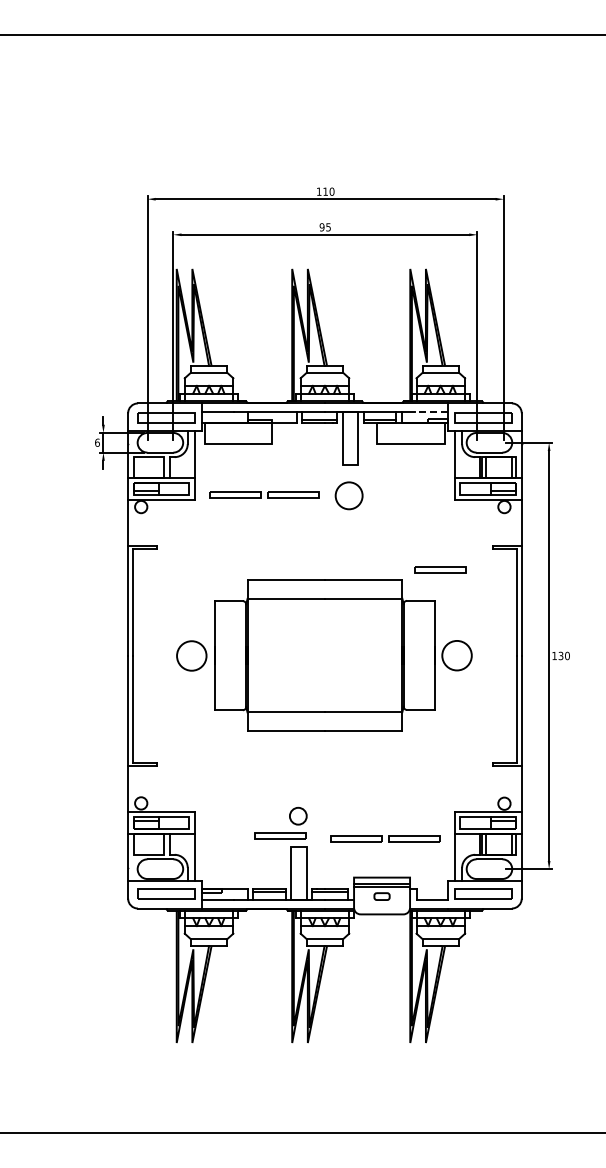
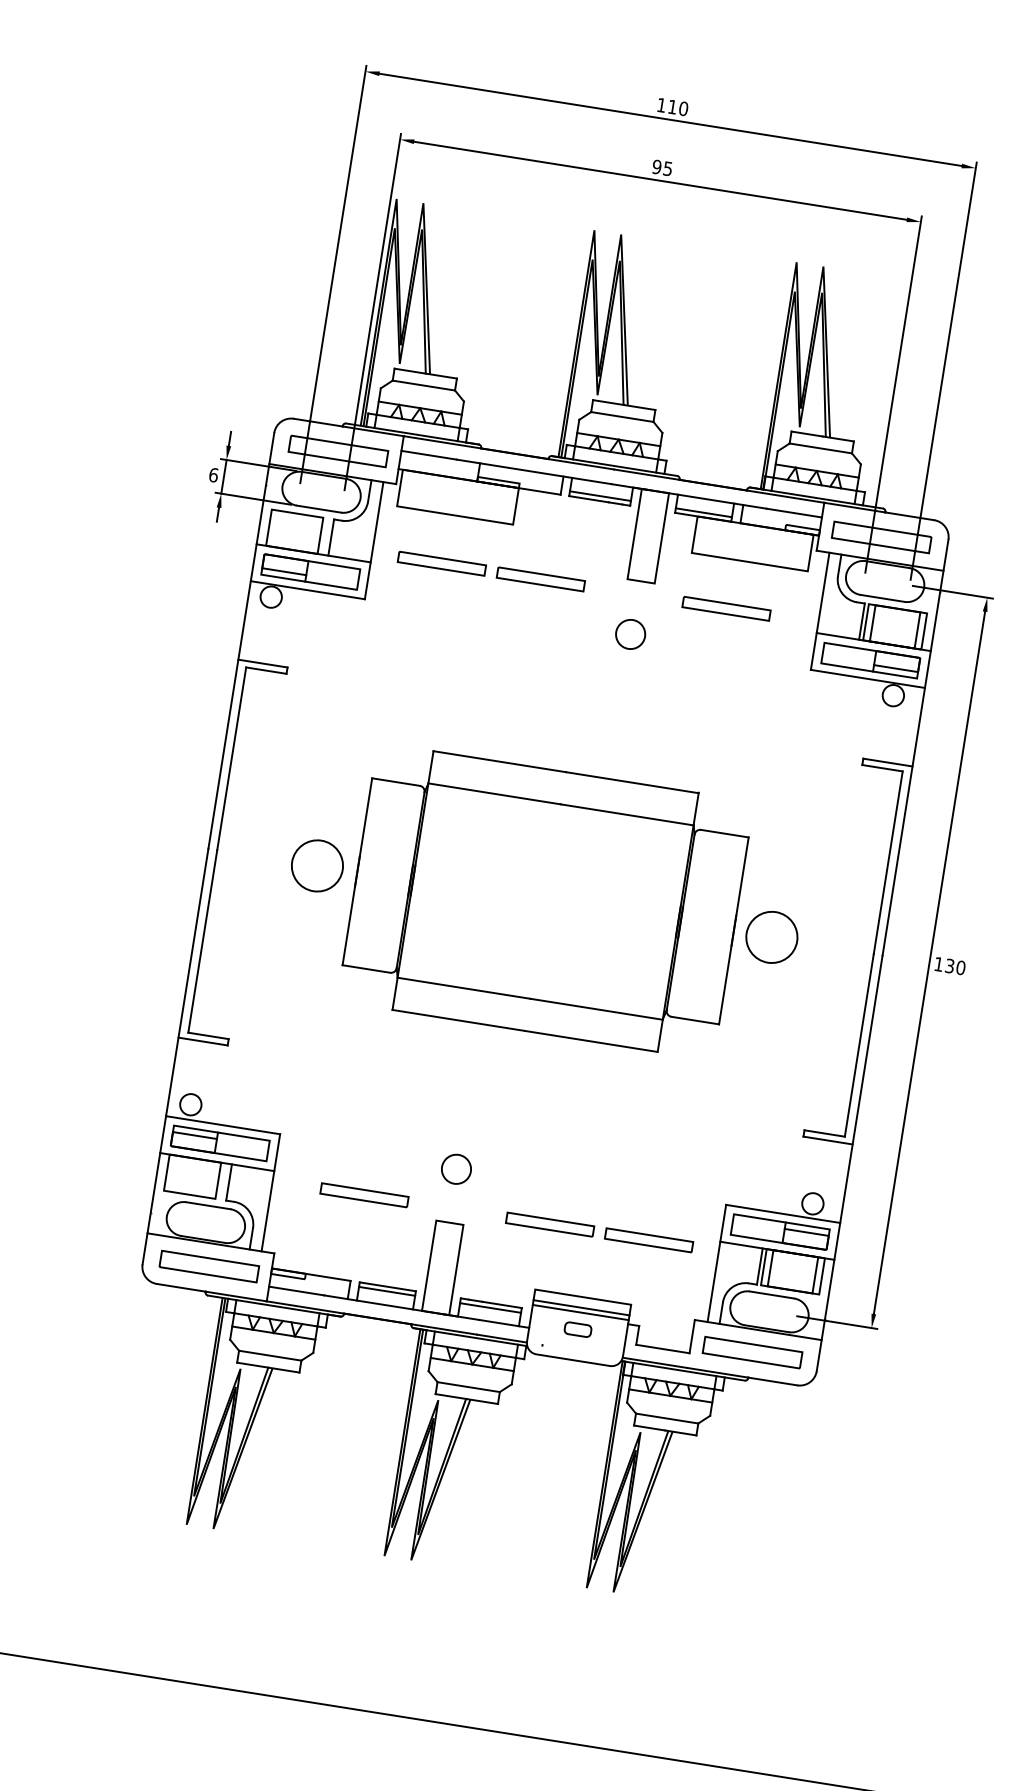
line: (431, 412) -> (794, 513), dashed -> solid
part: (264, 494) -> (491, 571), moved
circle: (349, 495) -> (631, 633), size x0.62
part: (440, 569) -> (726, 608), moved
part: (280, 835) -> (365, 1193), moved

